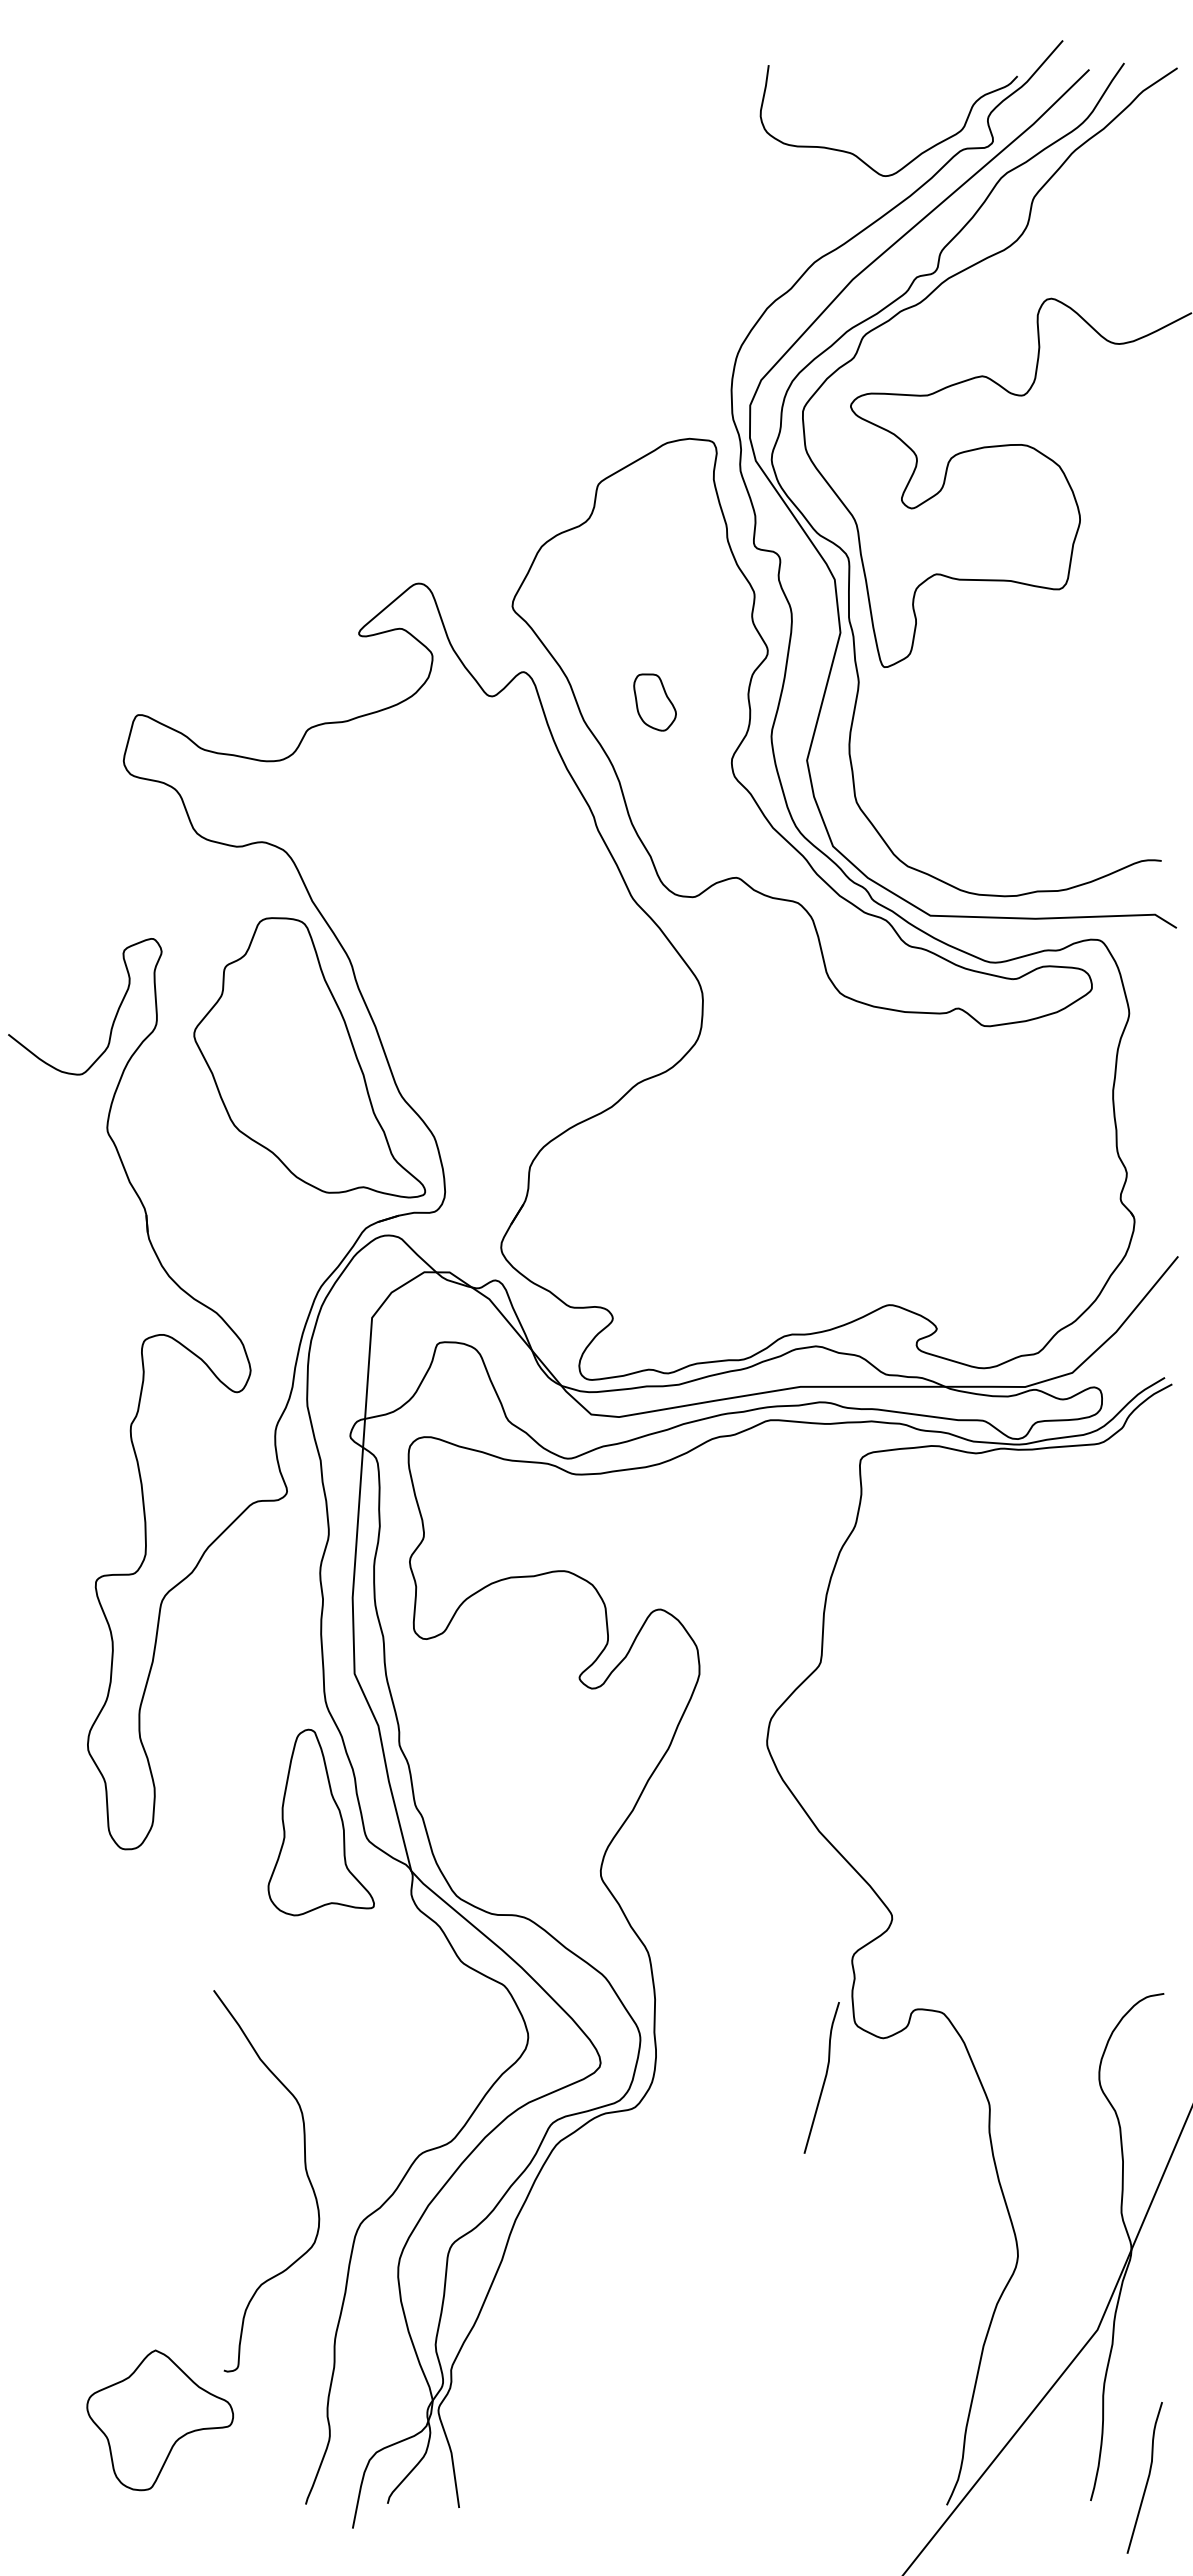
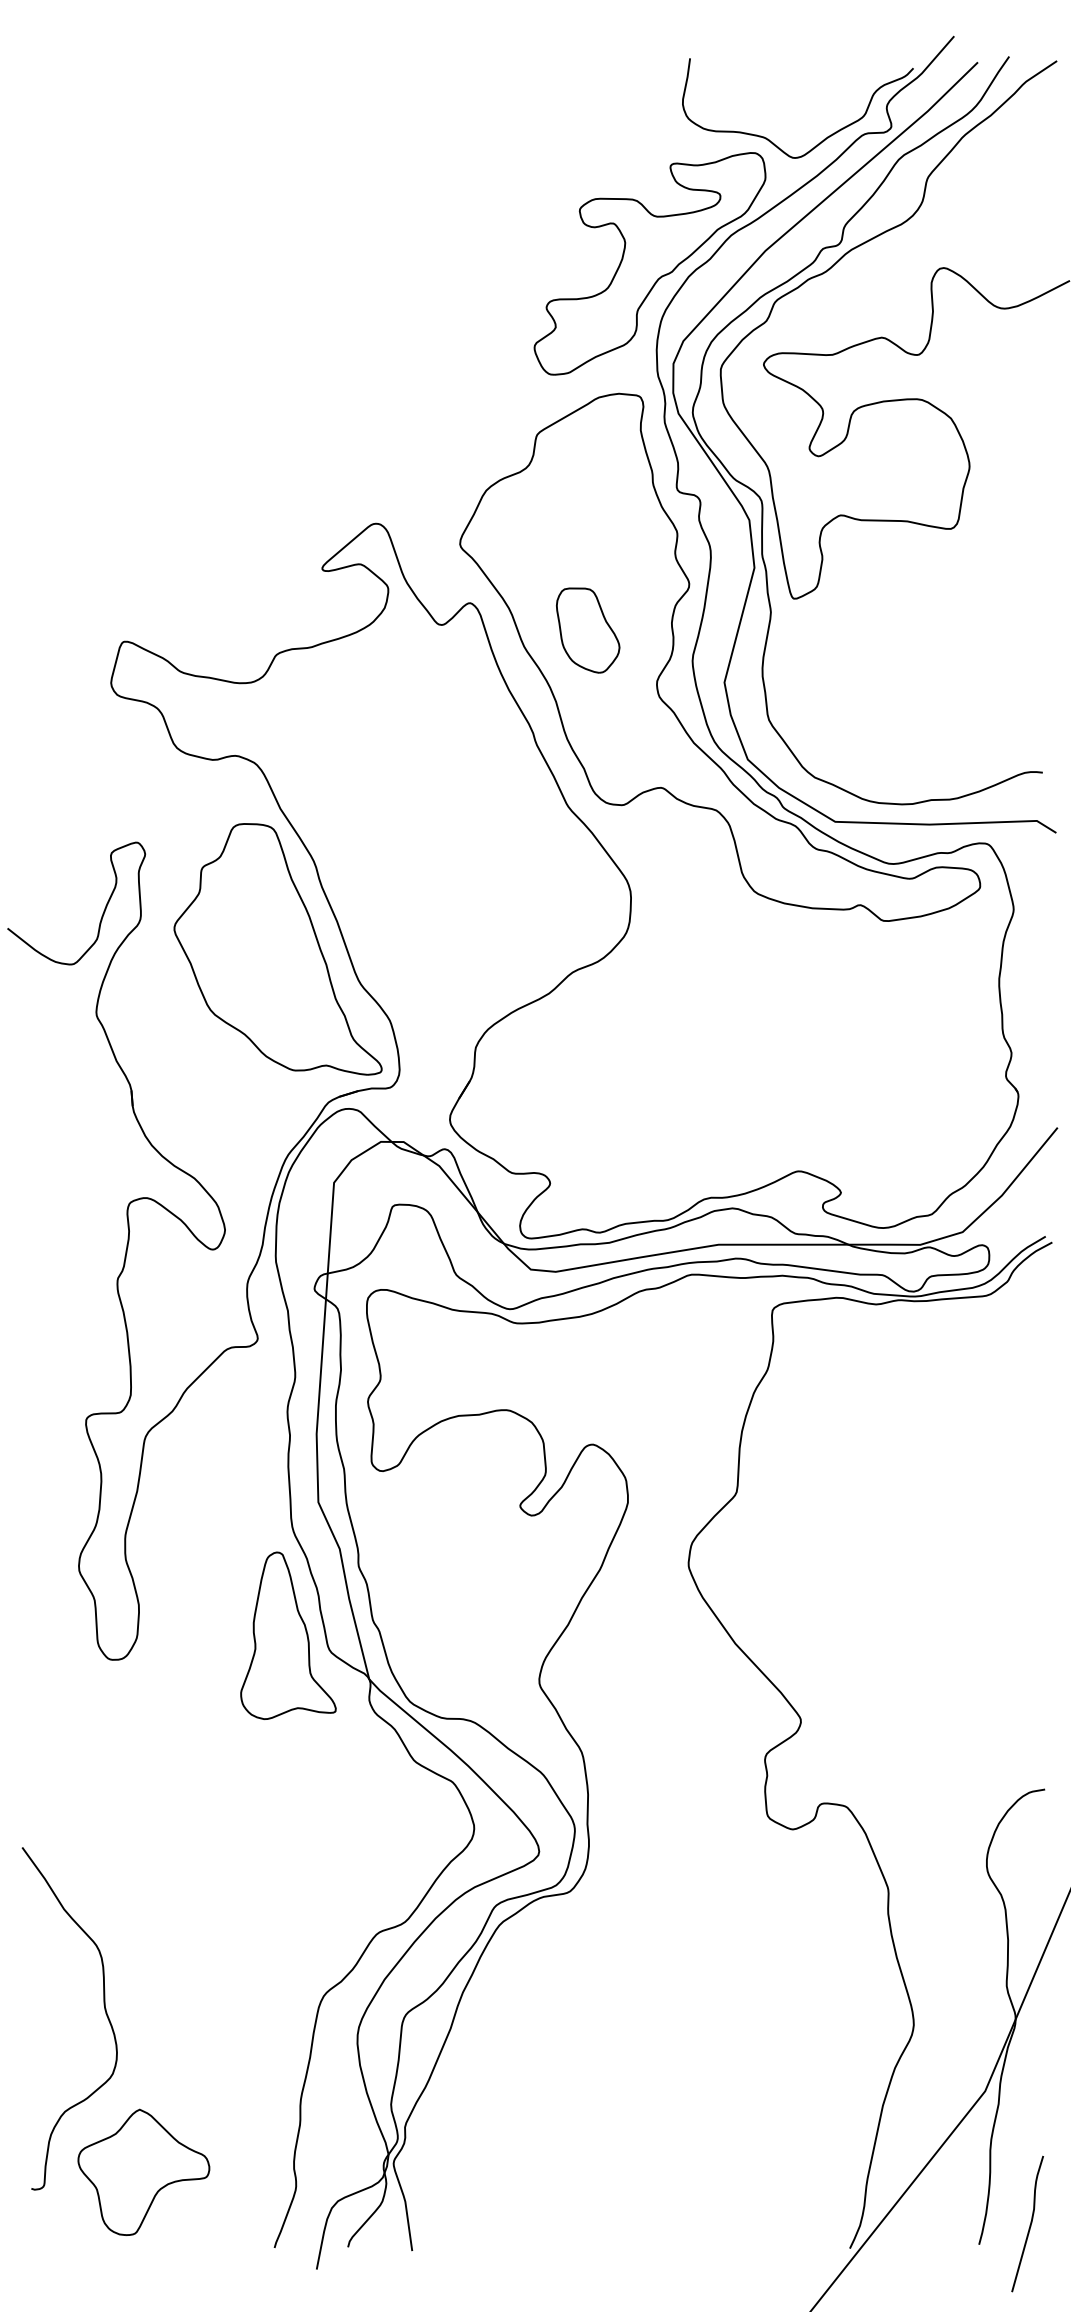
part: (723, 293) -> (649, 263), added
part: (654, 702) -> (587, 630), size x1.67
curve: (824, 2077) -> (740, 1864), removed
curve: (305, 2171) -> (104, 2010), moved

